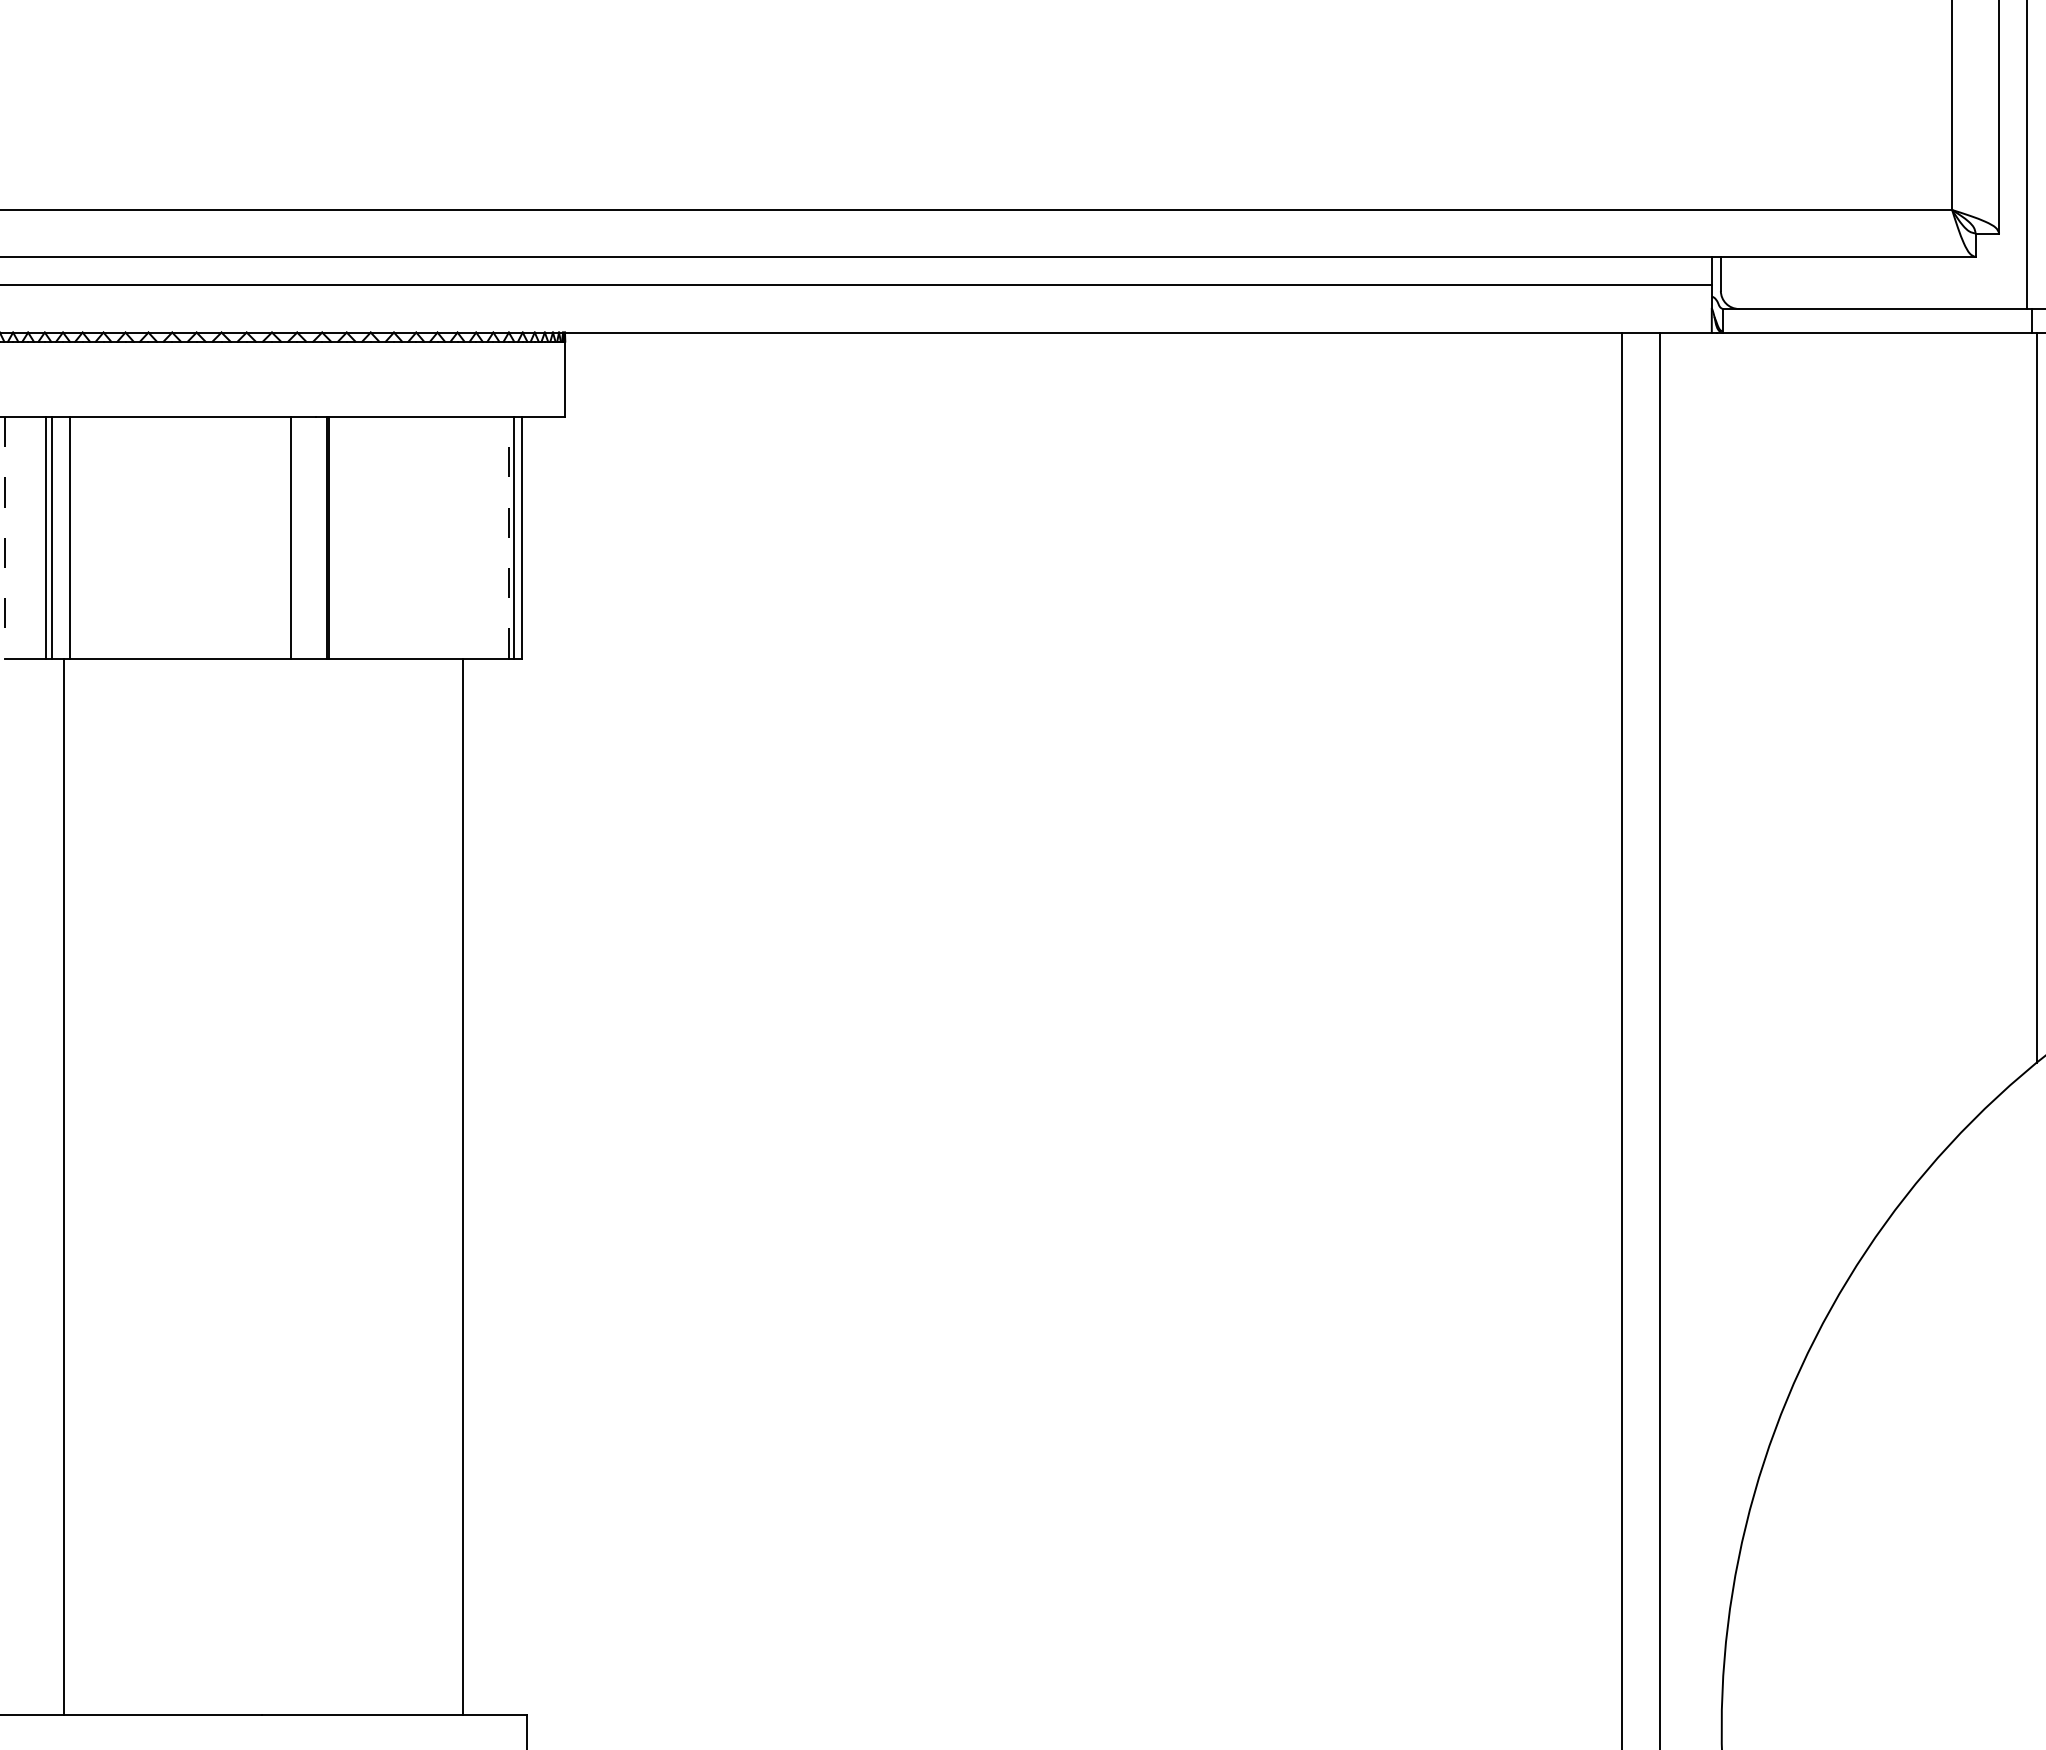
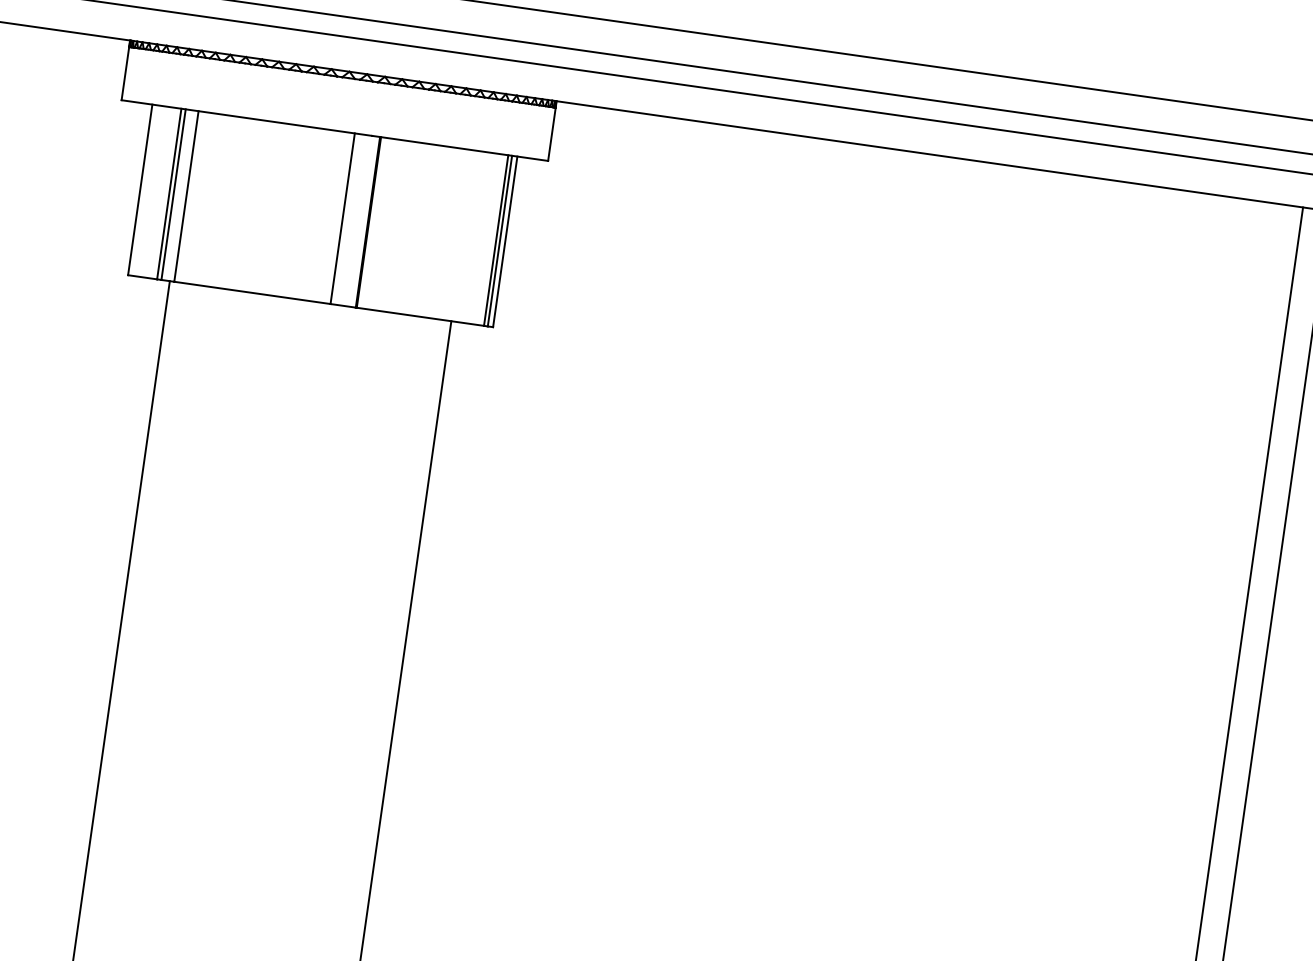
line: (4, 537) -> (140, 189), dashed -> solid
line: (508, 537) -> (496, 240), dashed -> solid

